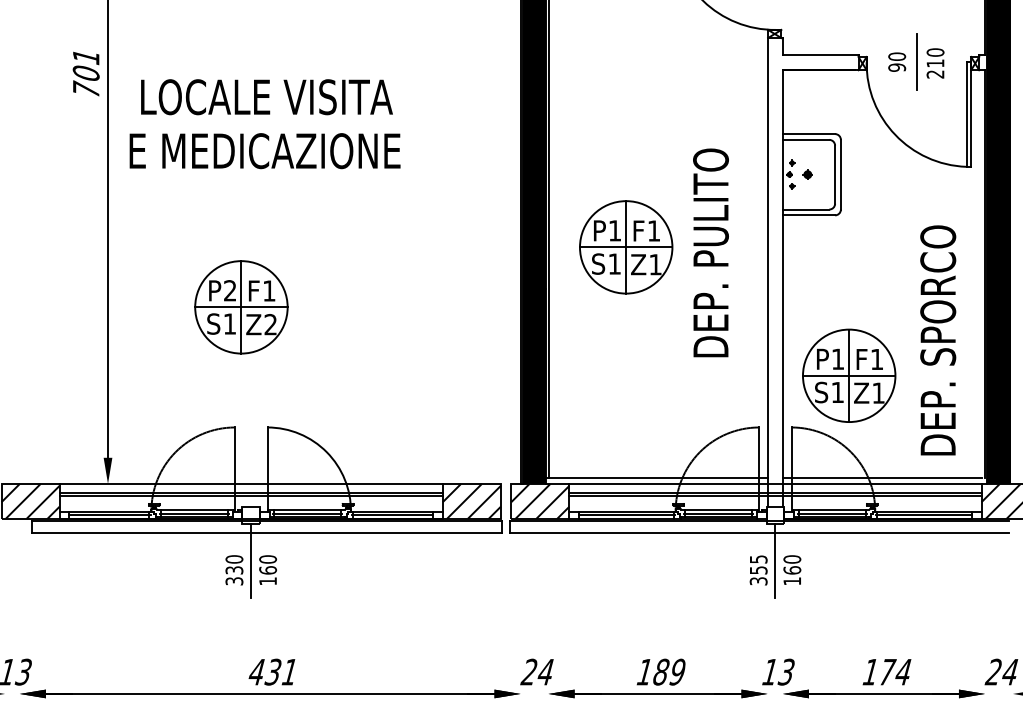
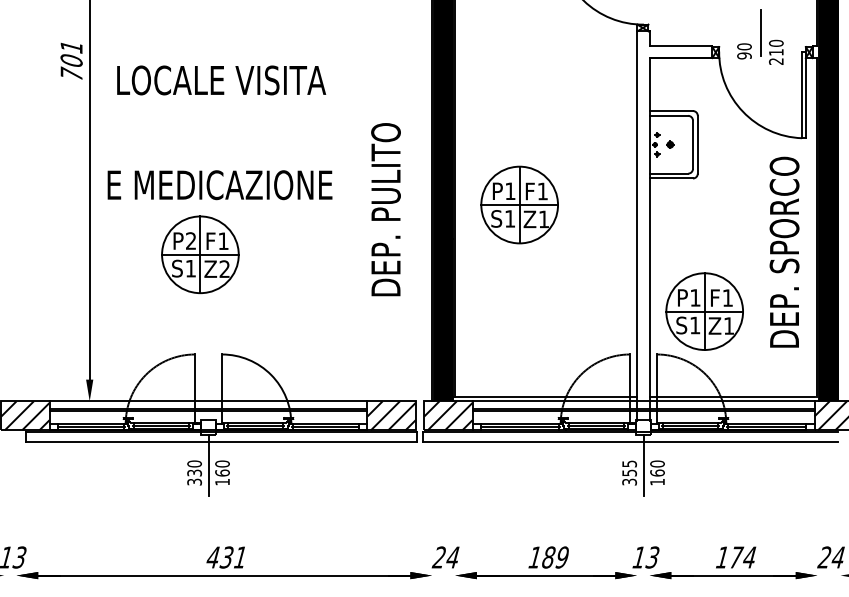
line: (916, 61) -> (760, 32), moved
text: (264, 151) -> (219, 185), moved
text: (710, 252) -> (385, 209), moved
text: (938, 339) -> (784, 251), moved

